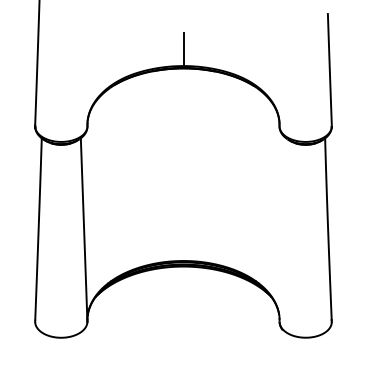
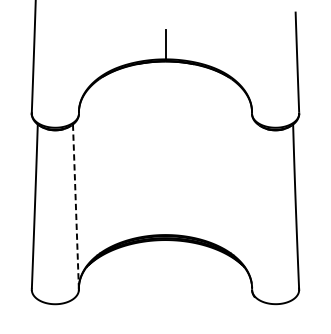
line: (84, 229) -> (76, 206), solid -> dashed

